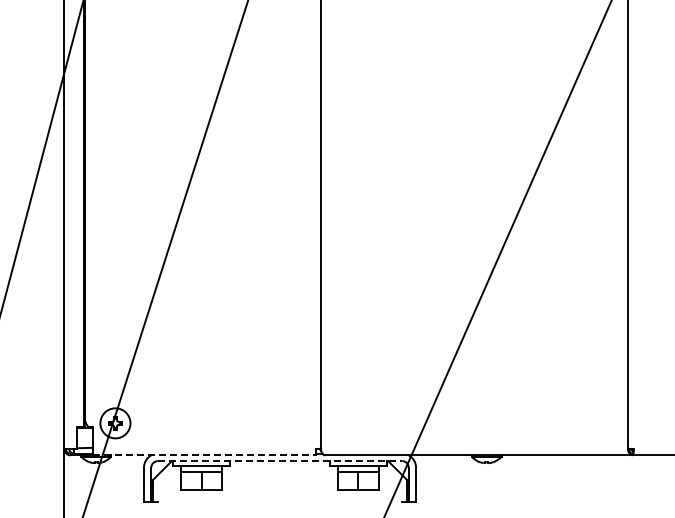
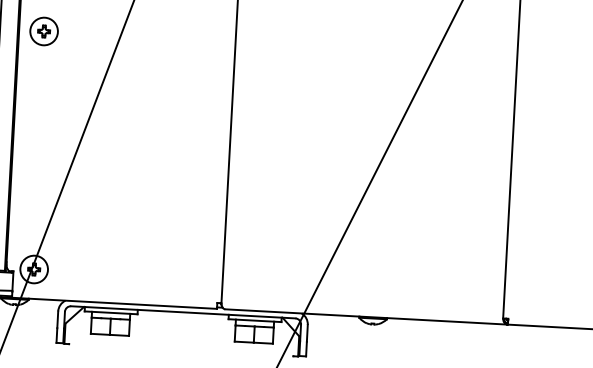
part: (112, 164) -> (44, 31), added
line: (204, 455) -> (114, 303), dashed -> solid
line: (280, 461) -> (183, 312), dashed -> solid

